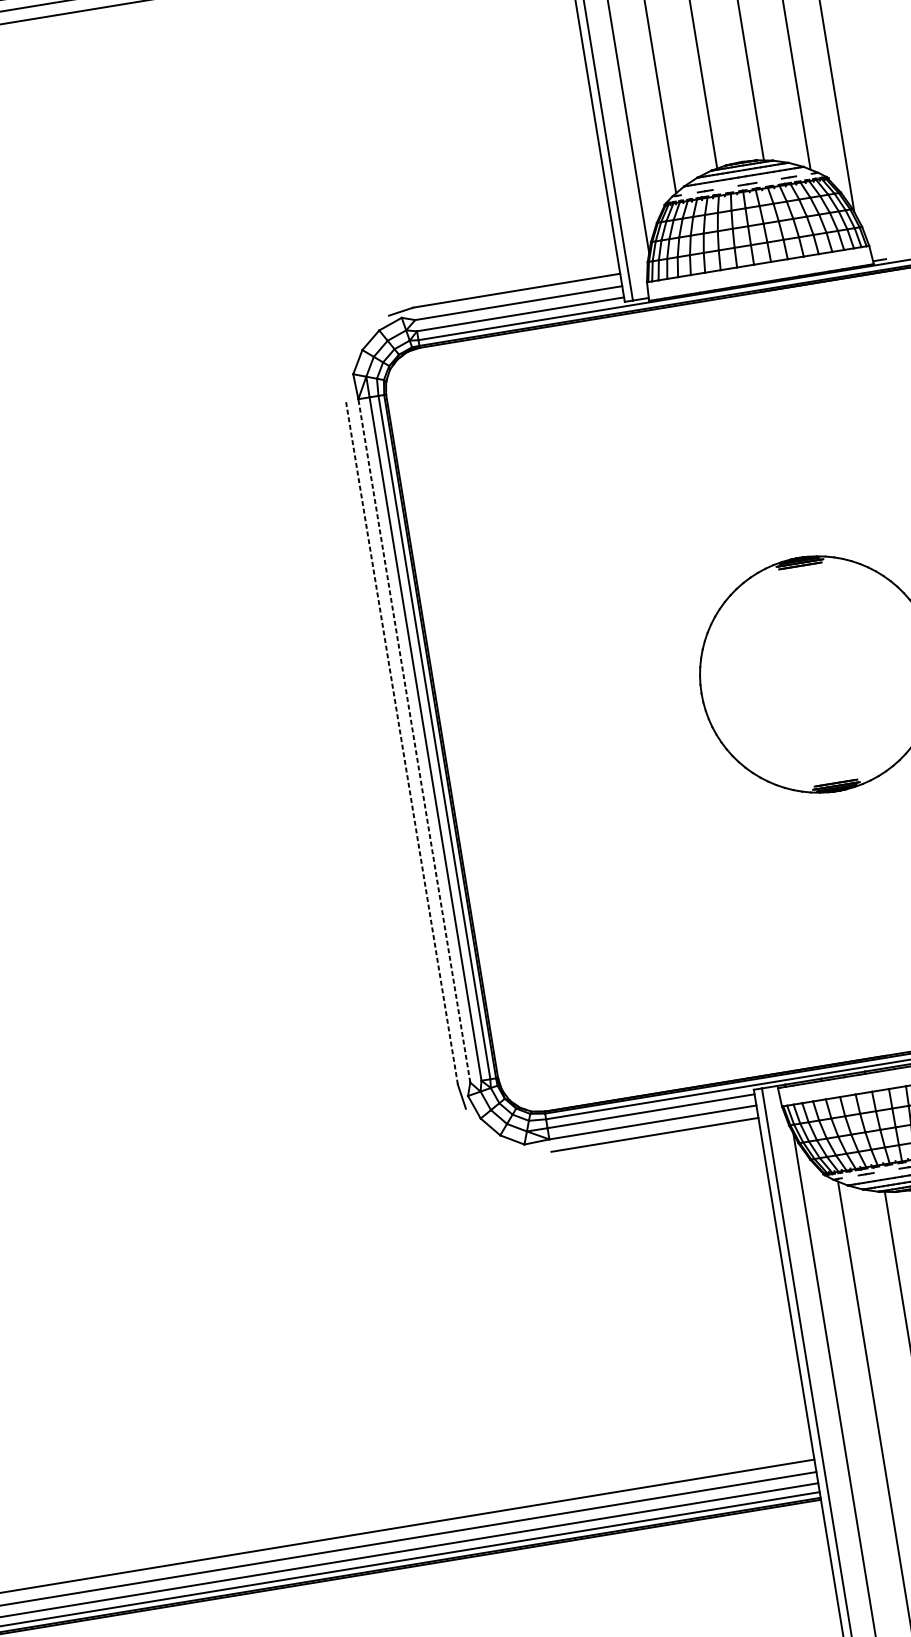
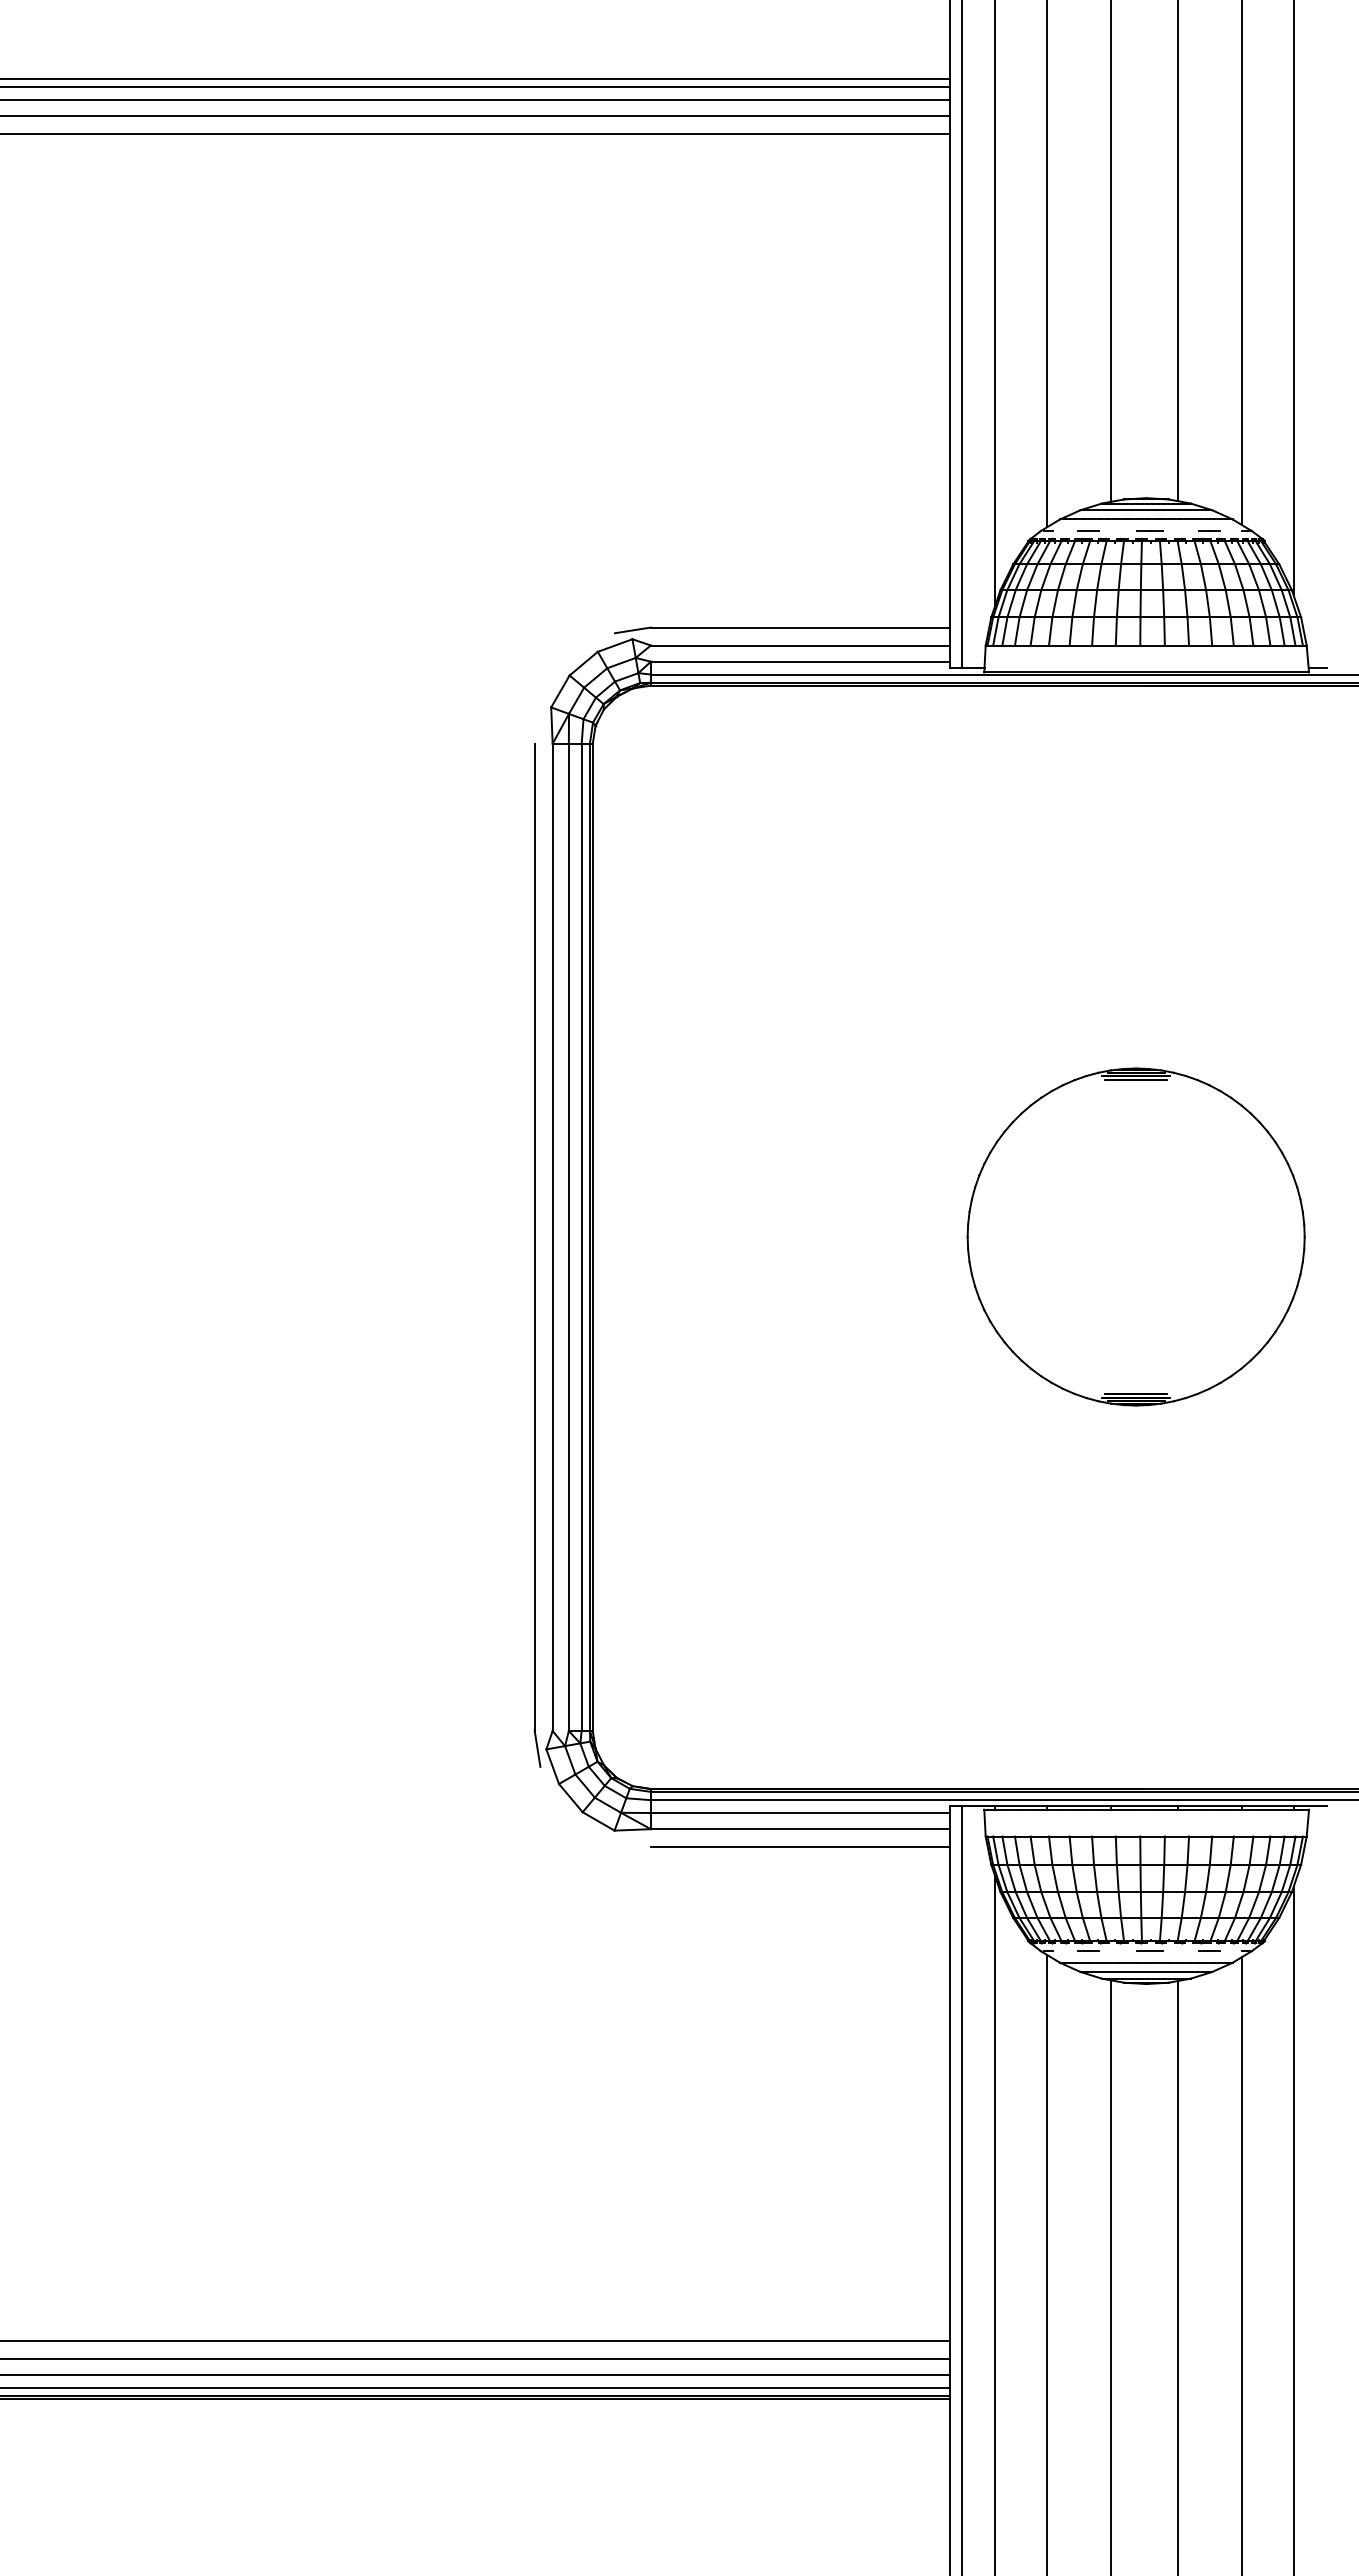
line: (414, 741) -> (552, 1237), dashed -> solid
line: (401, 743) -> (534, 1237), dashed -> solid

